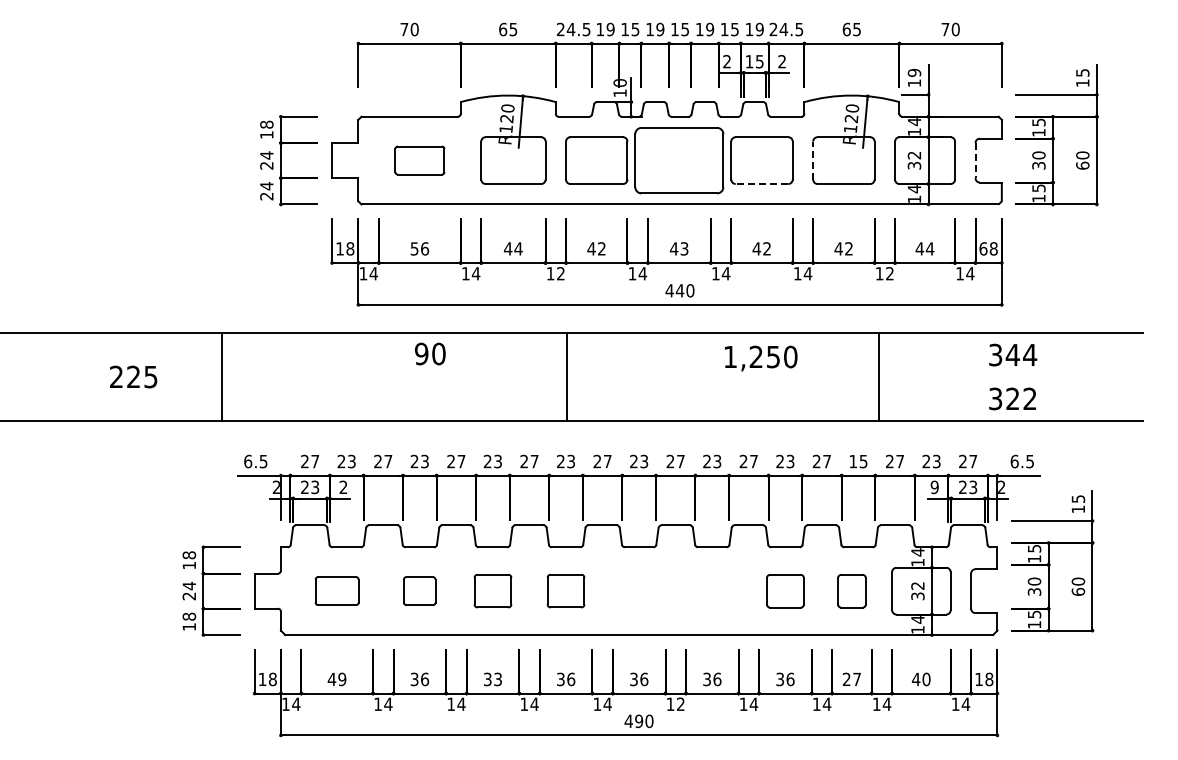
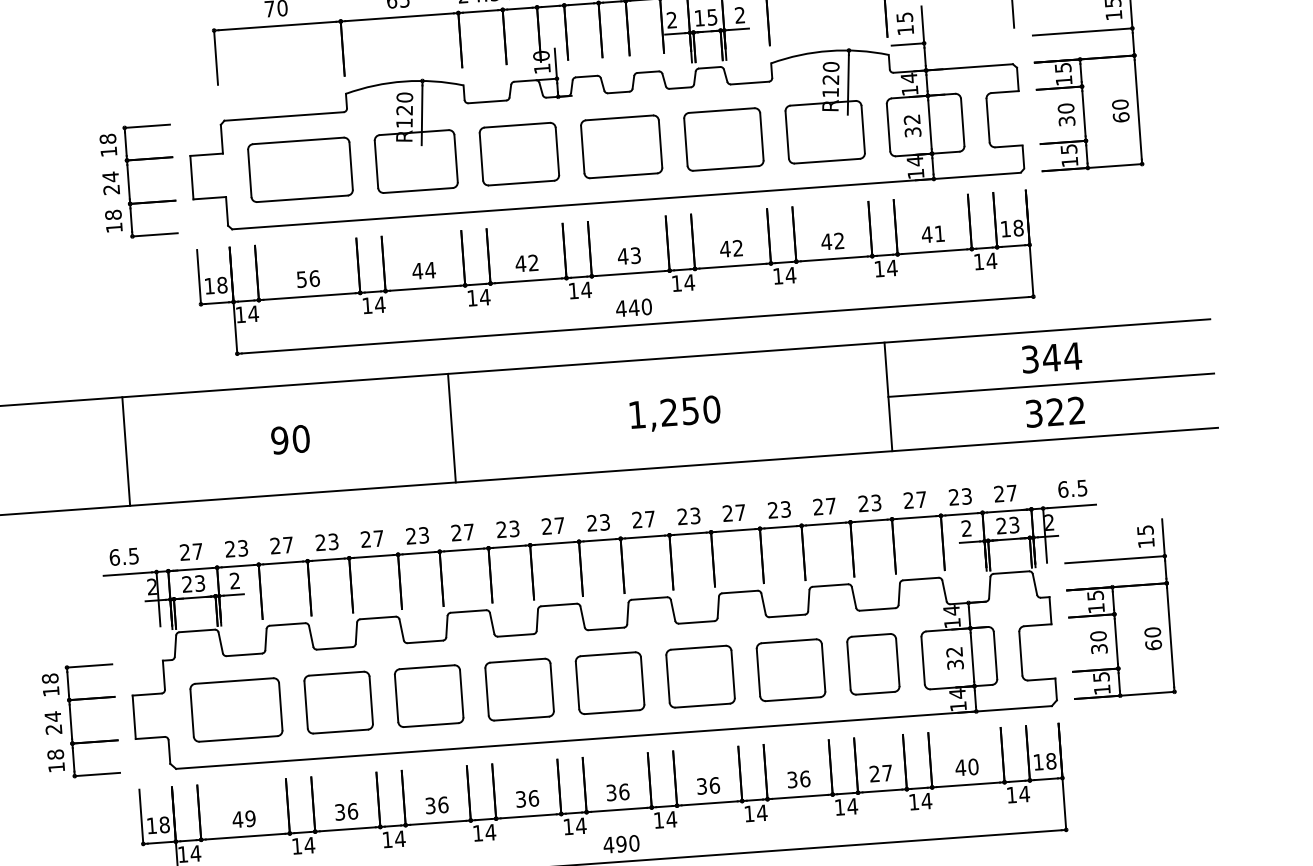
text: (913, 72) -> (903, 17), 19 -> 15
part: (419, 160) -> (300, 169), size x1.67
part: (679, 160) -> (621, 146), size x0.71
line: (813, 160) -> (787, 134), dashed -> solid
line: (975, 160) -> (988, 120), dashed -> solid
line: (761, 184) -> (725, 169), dashed -> solid
text: (266, 190) -> (113, 220), 24 -> 18
text: (929, 248) -> (938, 233), 44 -> 41
text: (983, 248) -> (1005, 228), 68 -> 18
text: (560, 273) -> (484, 297), 12 -> 14
text: (889, 273) -> (891, 267), 12 -> 14
text: (430, 353) -> (290, 439), moved
text: (761, 358) -> (675, 413), moved
line: (221, 376) -> (126, 450), moved
line: (566, 376) -> (451, 427), moved
line: (1010, 377) -> (1050, 385), added
text: (858, 461) -> (869, 503), 15 -> 23
text: (934, 487) -> (966, 528), 9 -> 2
part: (336, 590) -> (235, 709), size x1.67
part: (419, 590) -> (338, 701), size x1.67
part: (492, 590) -> (428, 695), size x1.43
part: (565, 590) -> (518, 688), size x1.43
part: (639, 590) -> (610, 682), added
part: (712, 591) -> (700, 677), added
part: (785, 591) -> (791, 670), size x1.43
part: (851, 591) -> (872, 664), size x1.43
text: (498, 679) -> (443, 804), 33 -> 36
text: (680, 703) -> (671, 818), 12 -> 14

